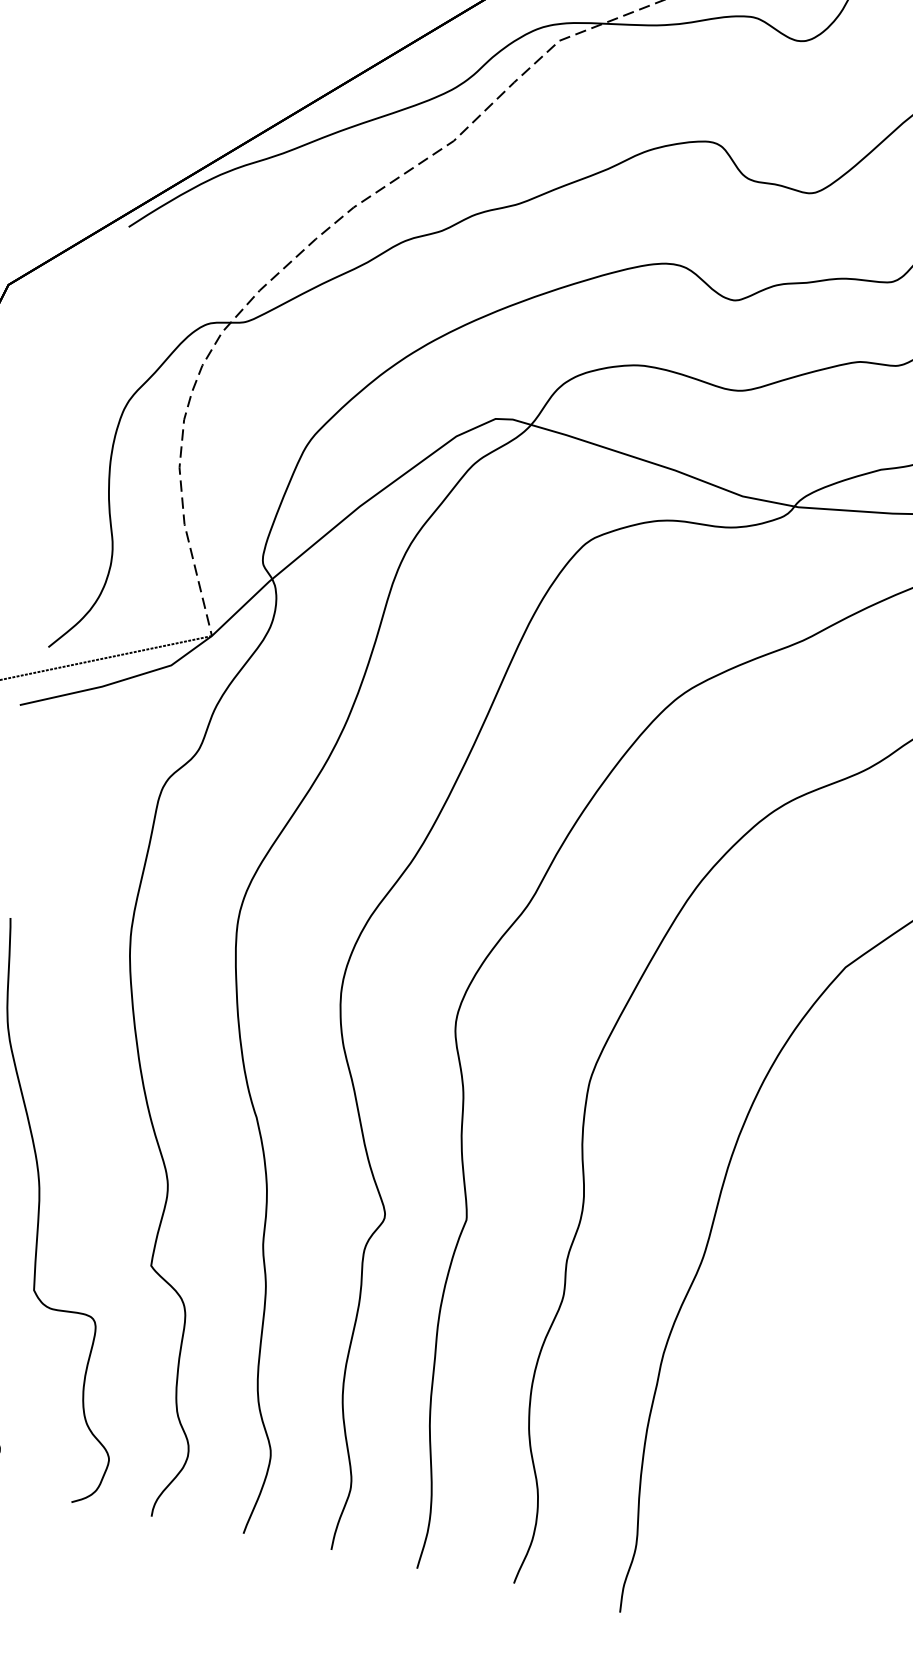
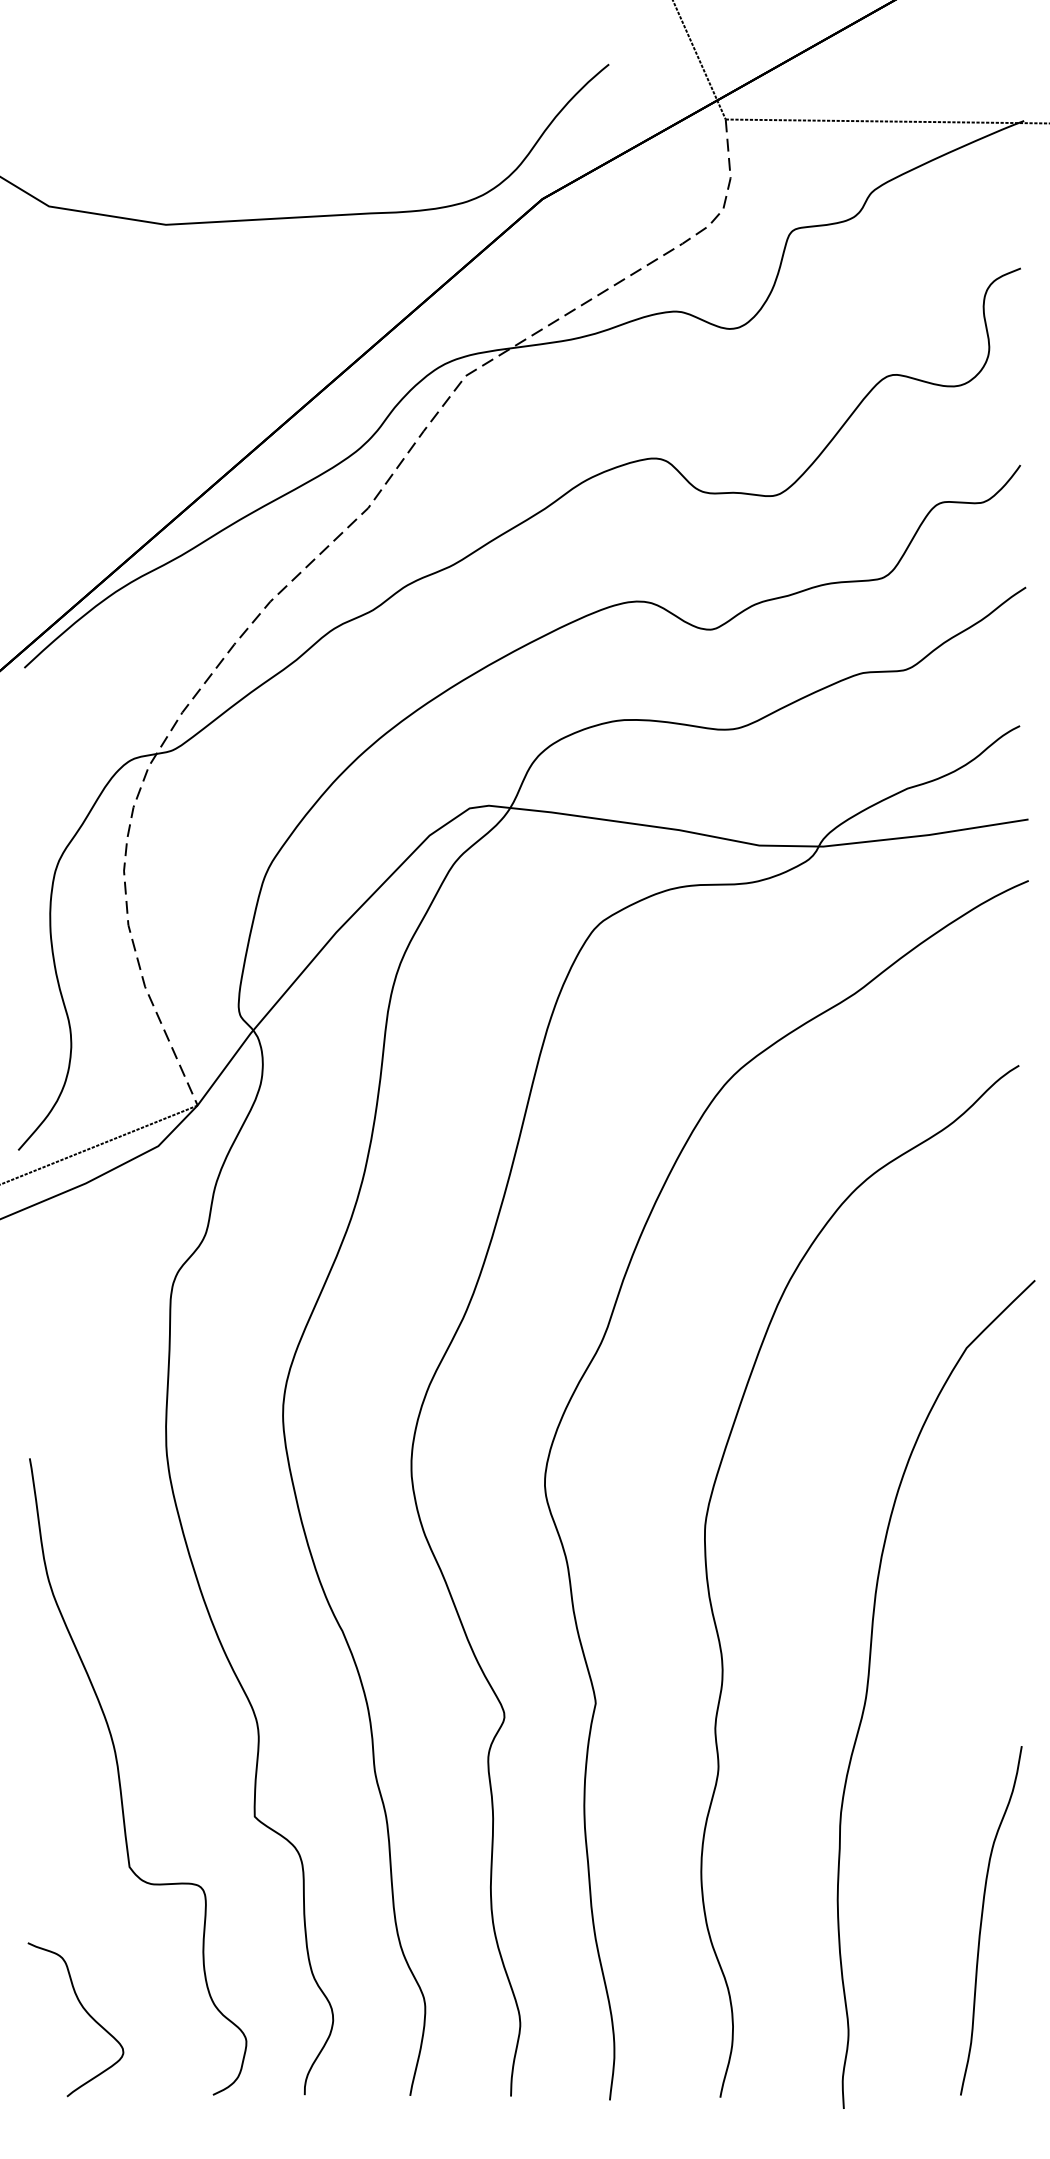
part: (770, 1469) -> (982, 1920), added

